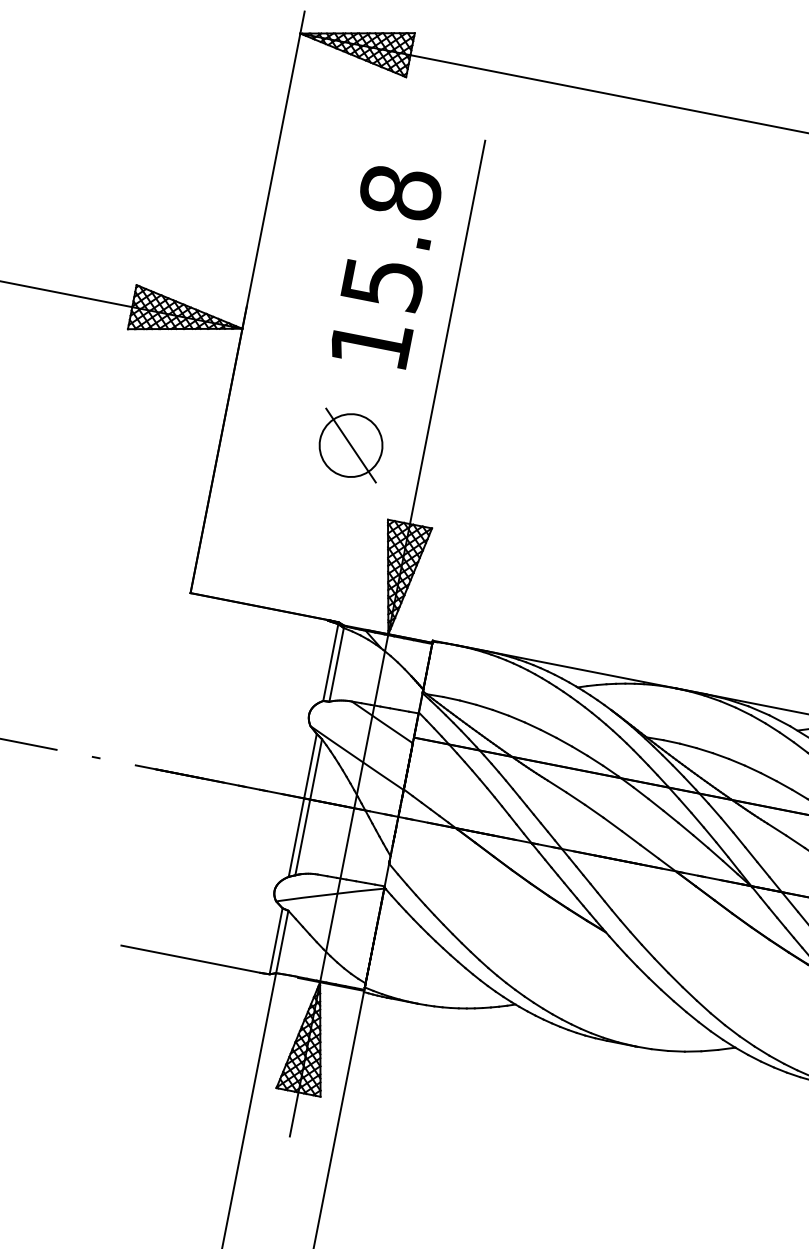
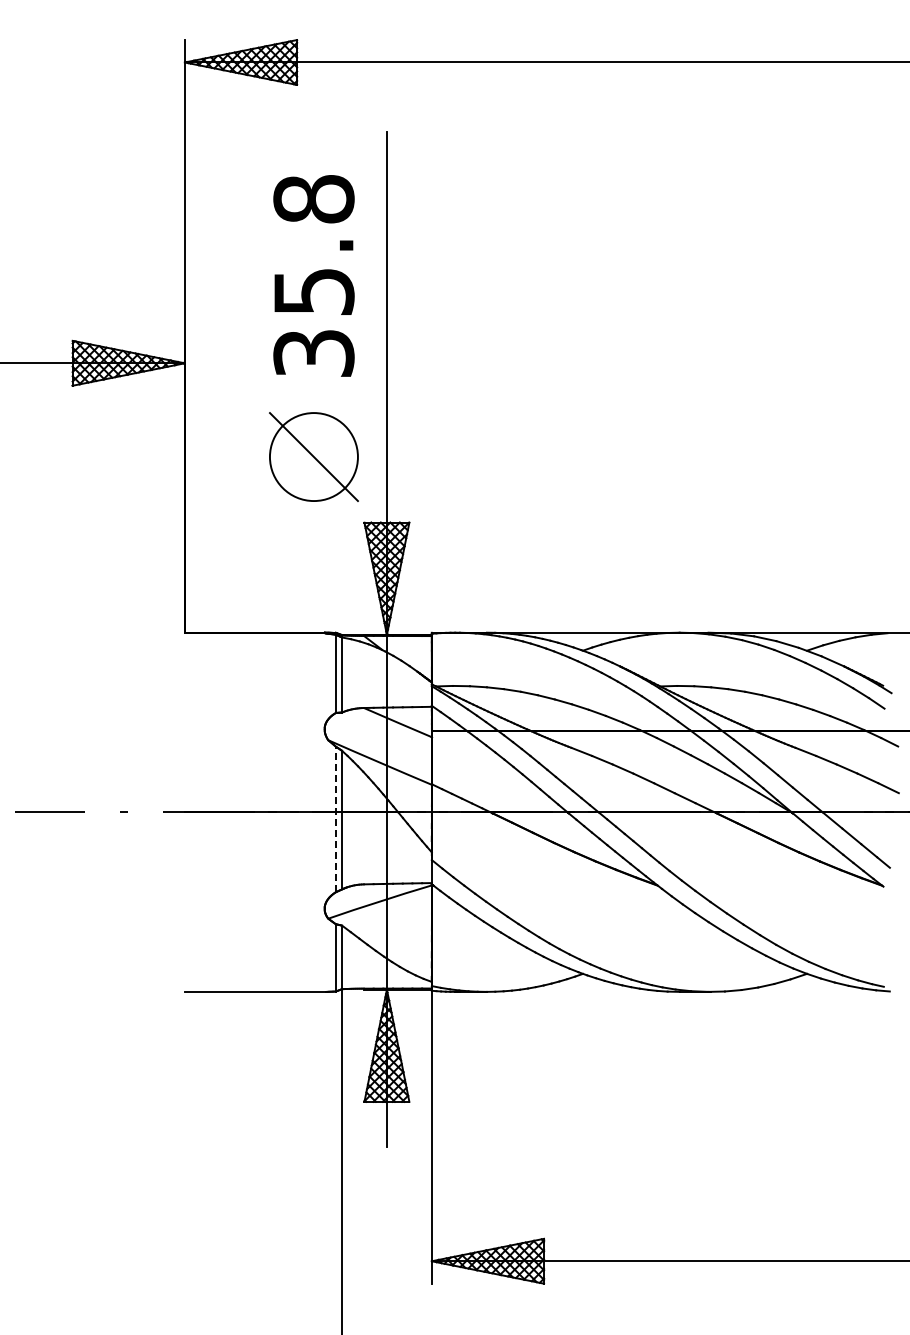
text: (370, 343) -> (313, 353), 15.8 -> 35.8
part: (350, 444) -> (313, 456), size x1.4
line: (302, 805) -> (335, 819), solid -> dashed

